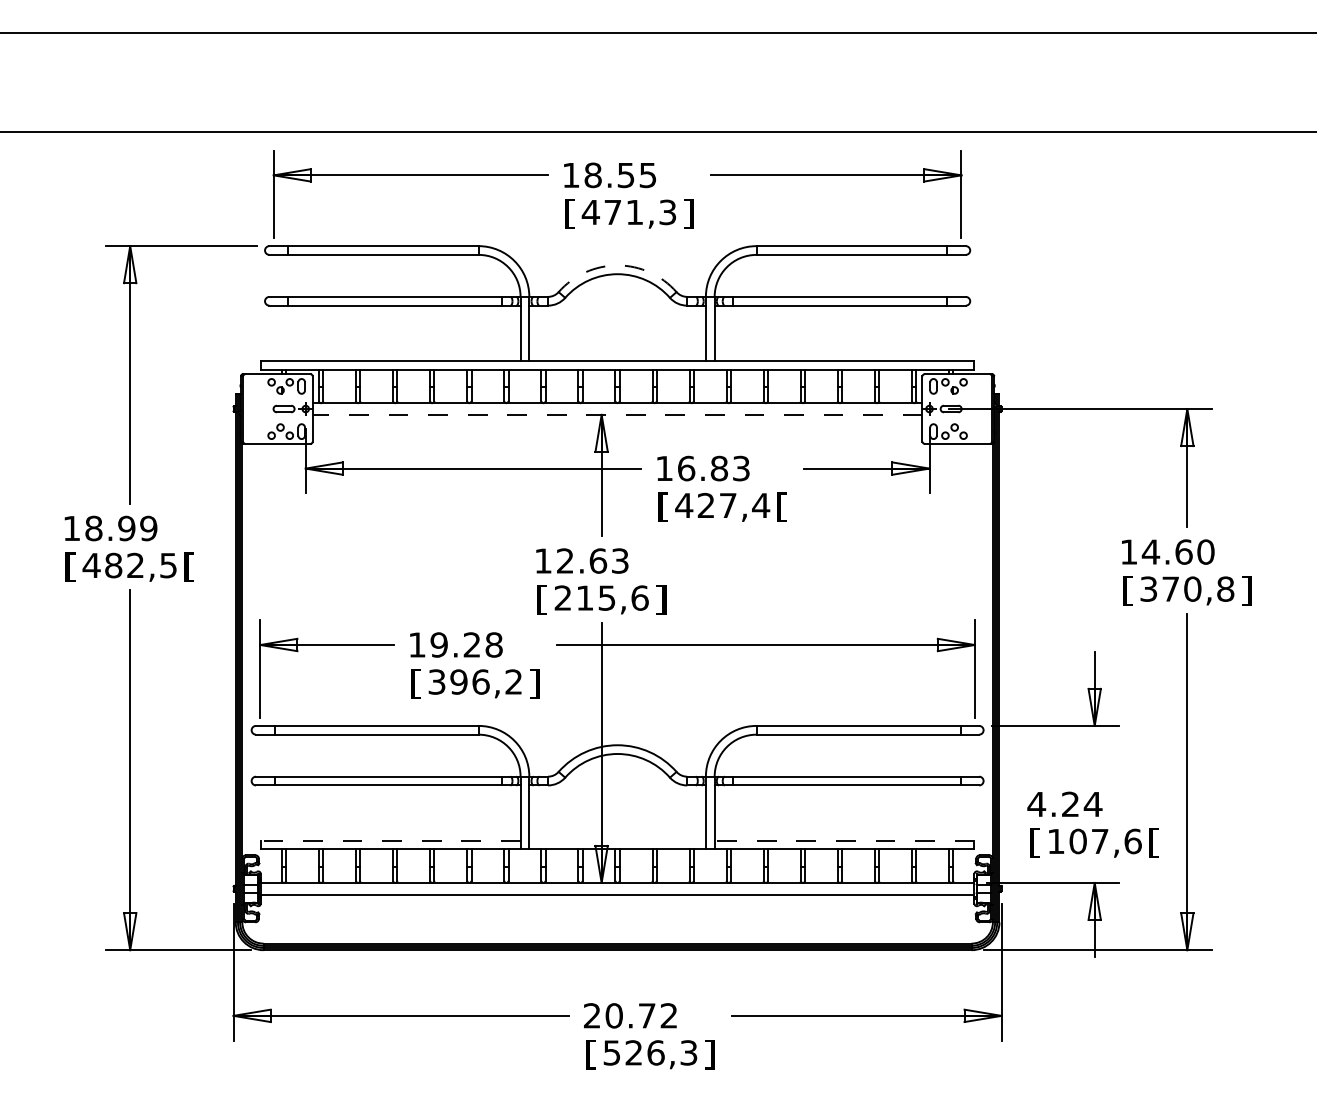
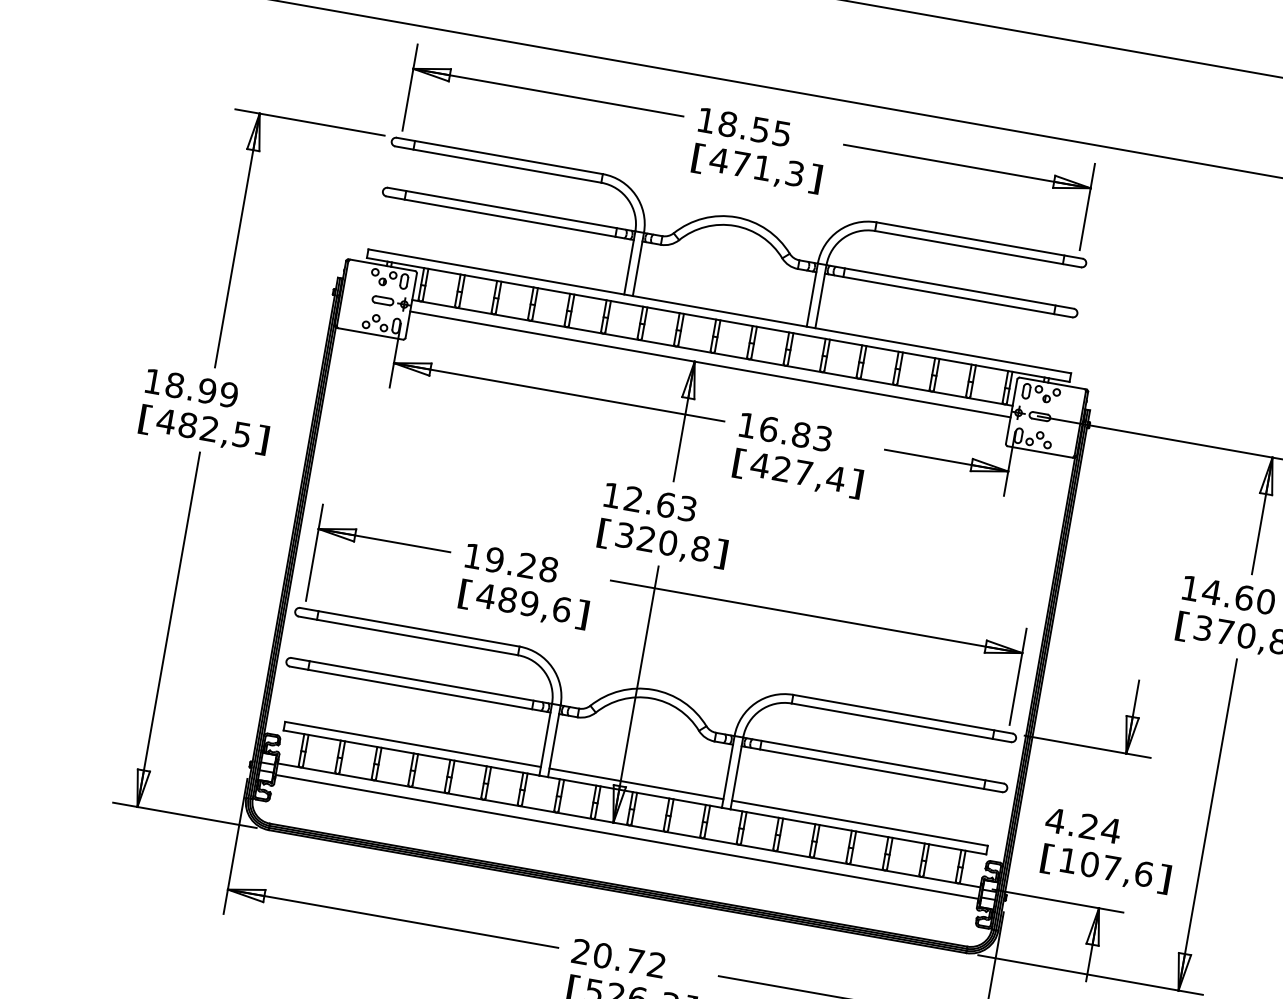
arc: (617, 265) -> (736, 217), dashed -> solid
line: (617, 414) -> (710, 364), dashed -> solid
text: (782, 506) -> (856, 483), [ -> ]
text: (189, 566) -> (262, 439), [ -> ]
text: (601, 597) -> (662, 541), 215,6 -> 320,8
text: (474, 681) -> (523, 602), 396,2 -> 489,6
line: (390, 840) -> (412, 744), dashed -> solid
line: (617, 840) -> (636, 783), added
line: (844, 840) -> (859, 822), dashed -> solid
text: (1154, 842) -> (1164, 878), [ -> ]

